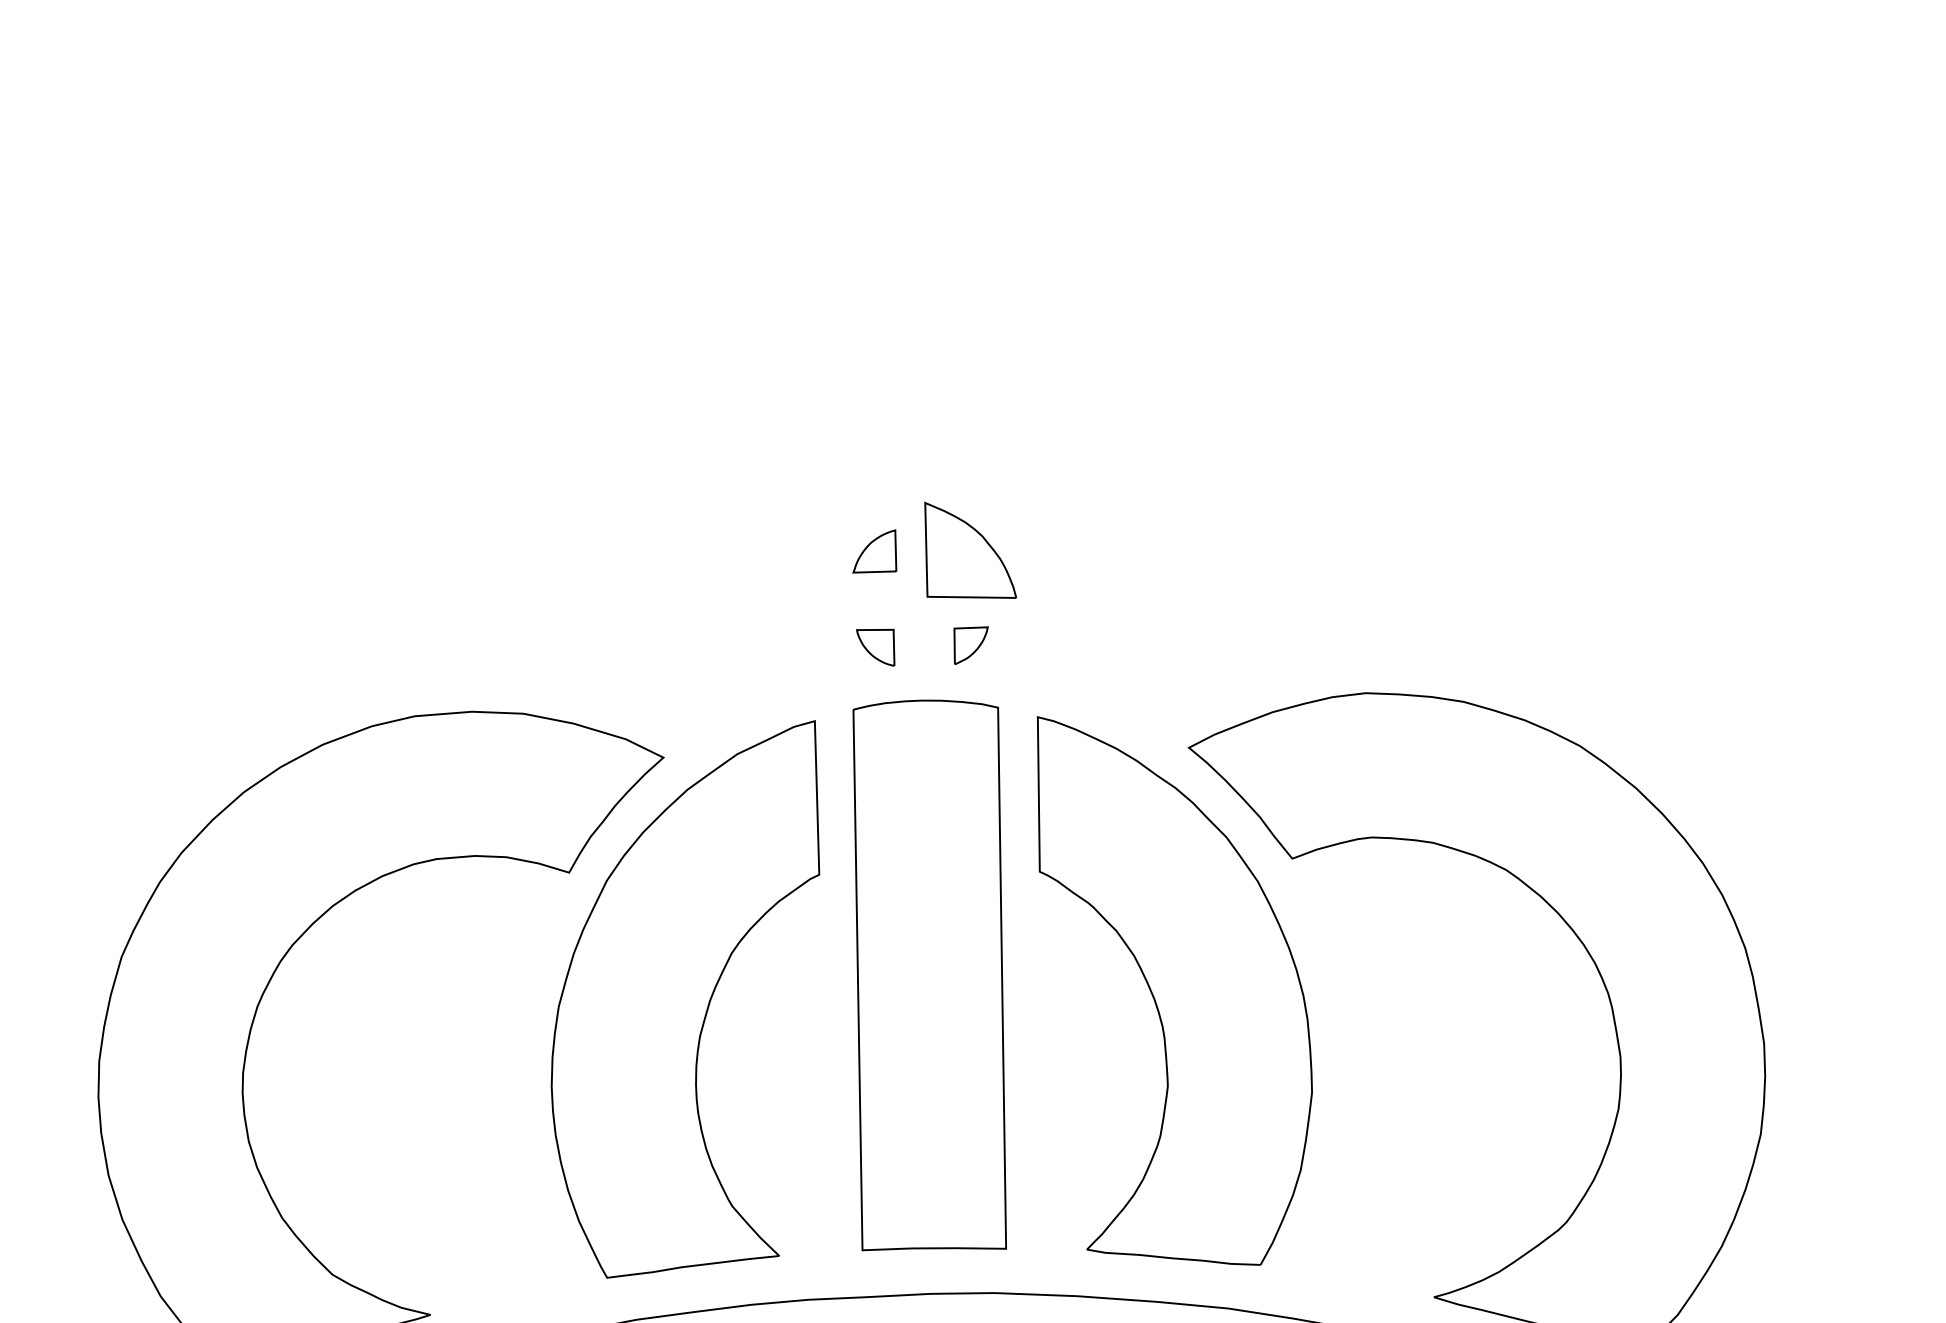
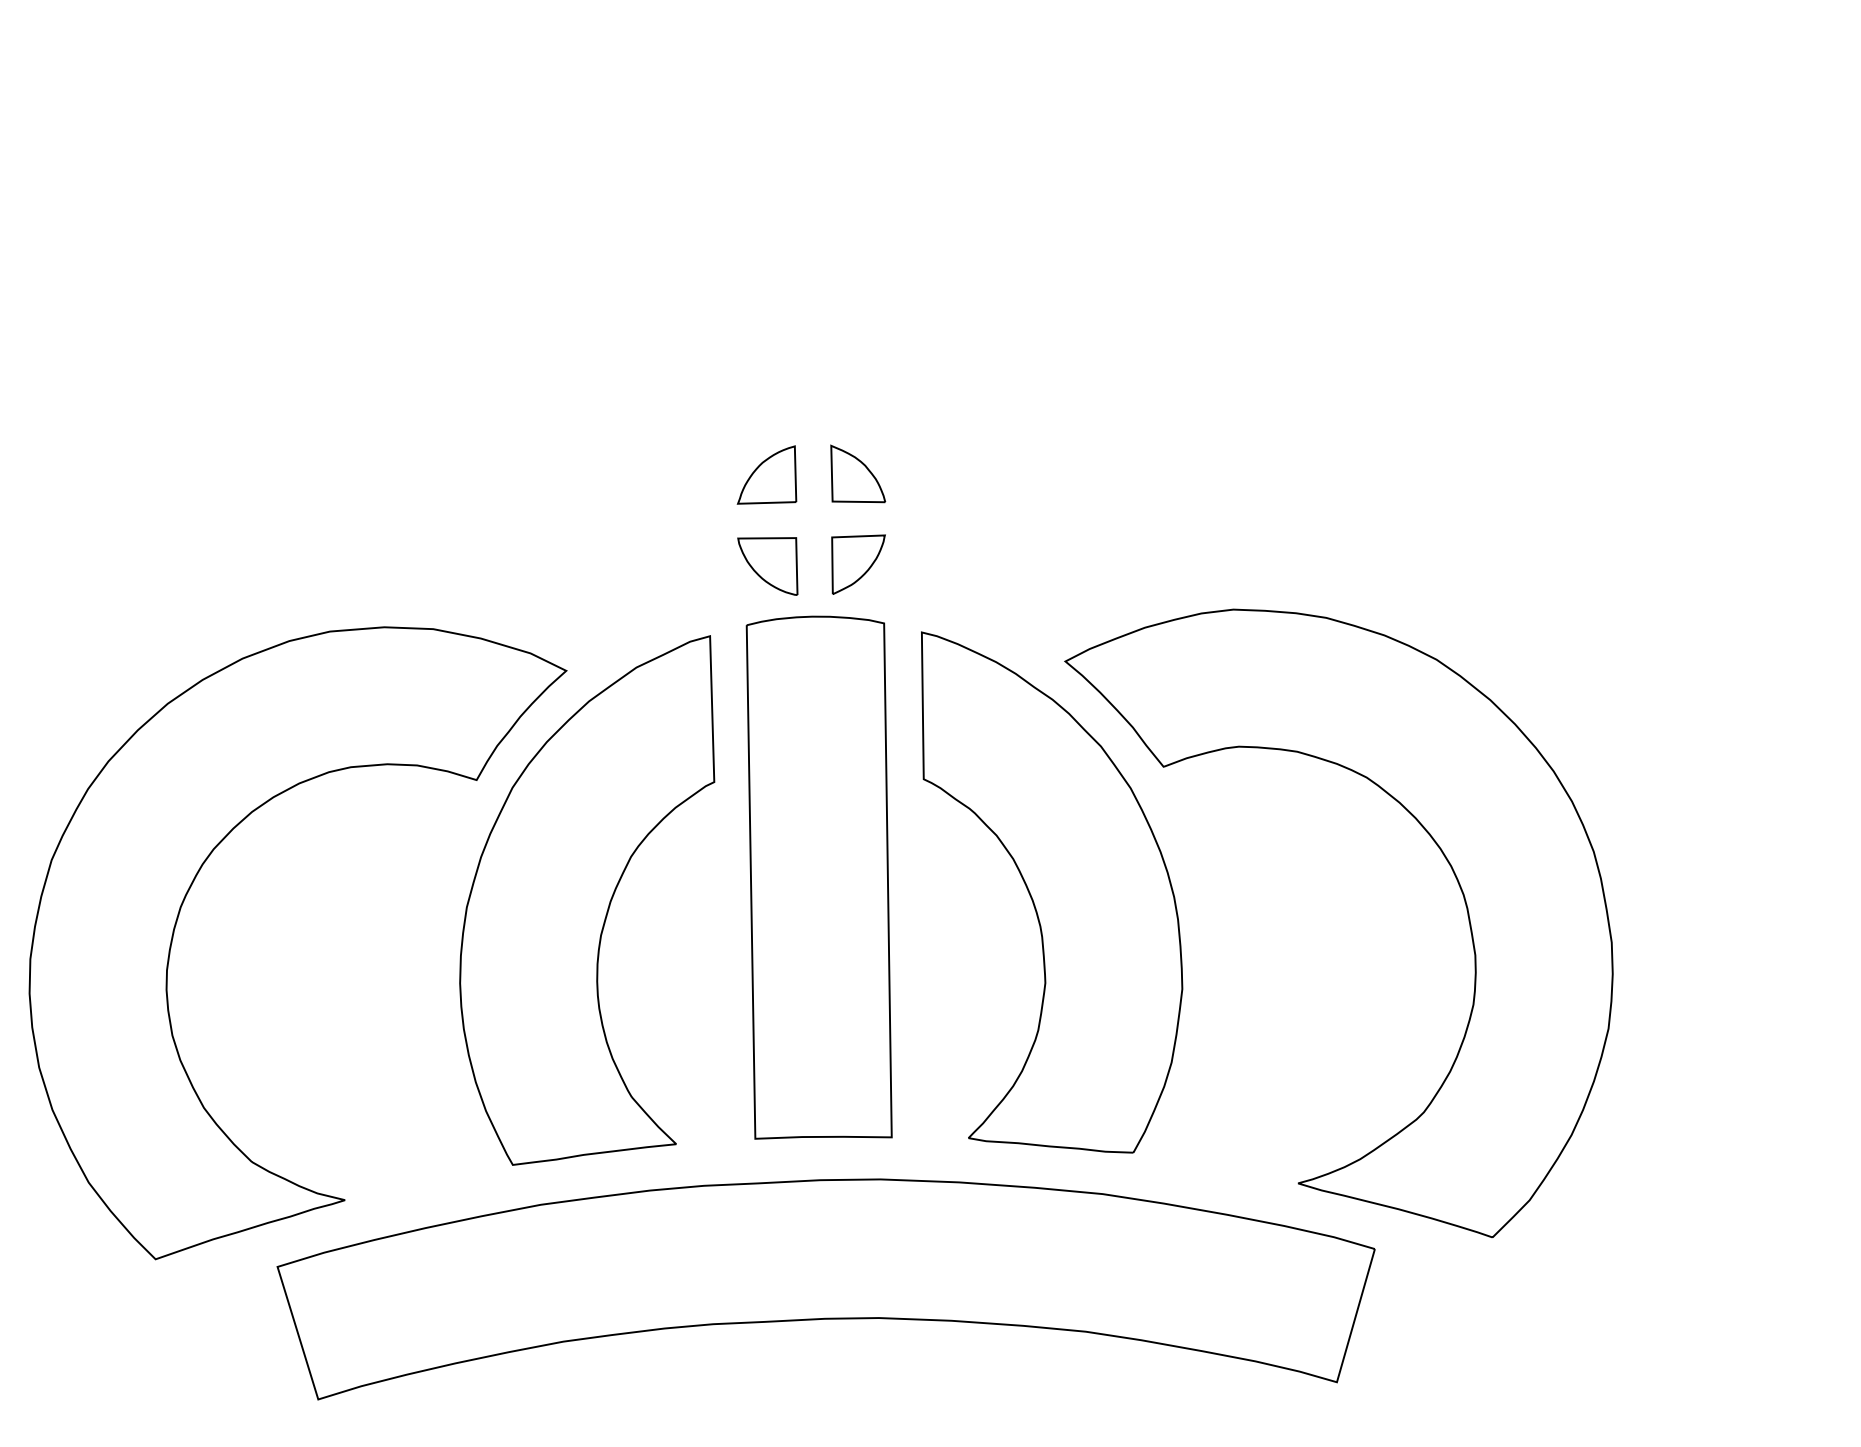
part: (971, 549) -> (858, 473), size x0.62
part: (874, 550) -> (766, 474), size x1.43
part: (971, 645) -> (858, 564), size x1.67
part: (875, 647) -> (767, 566), size x1.67

